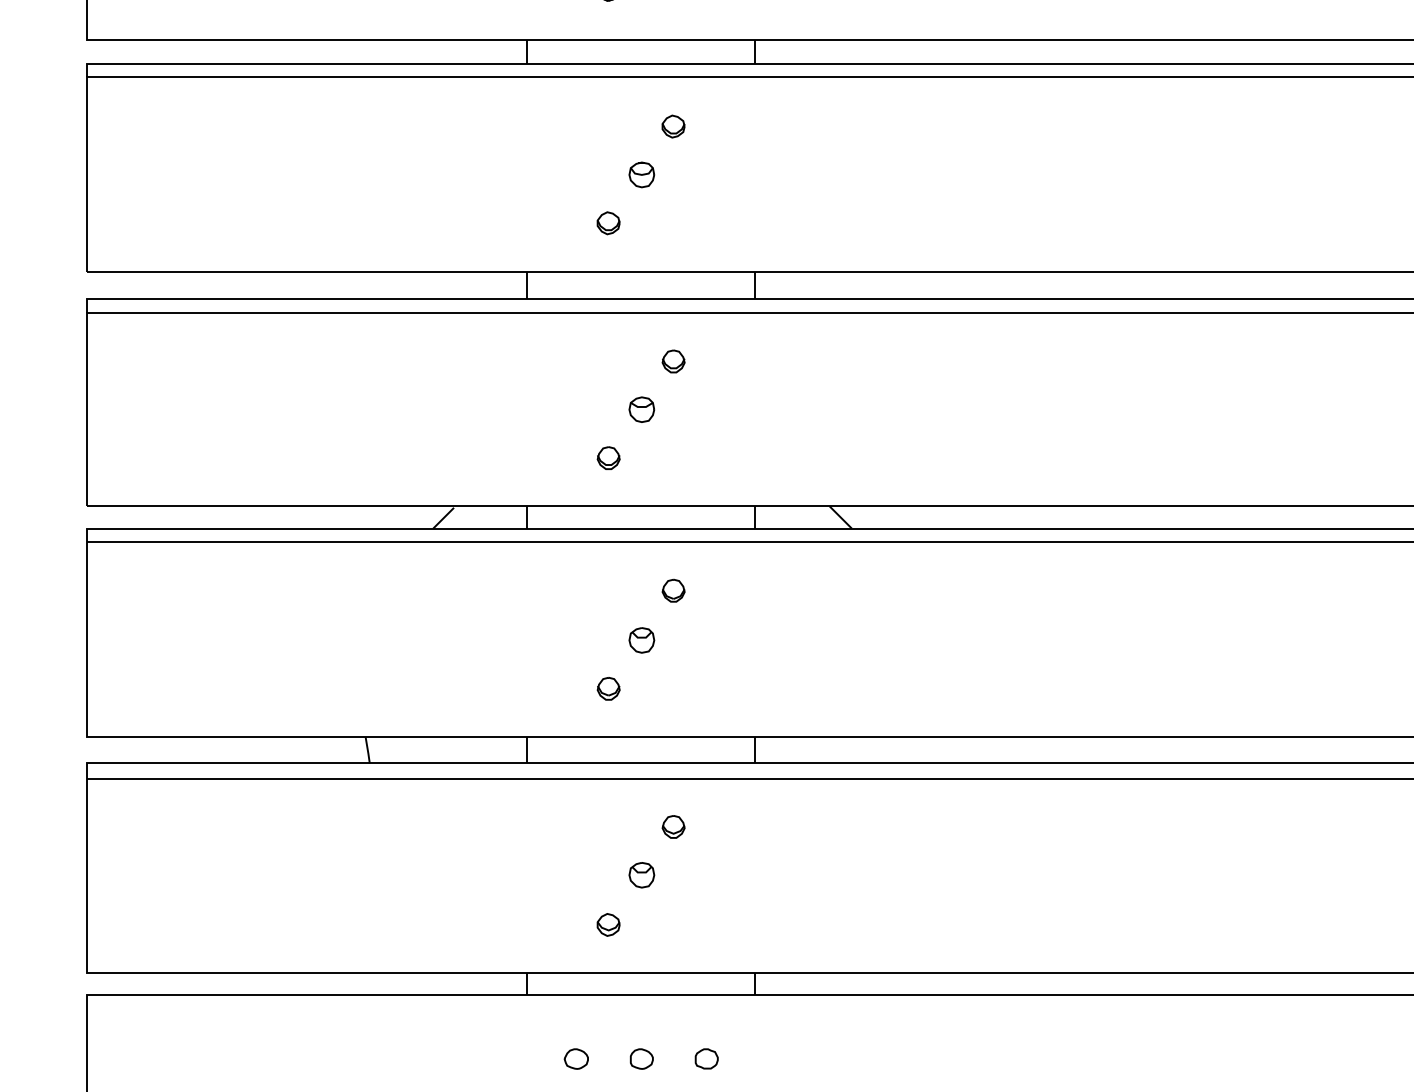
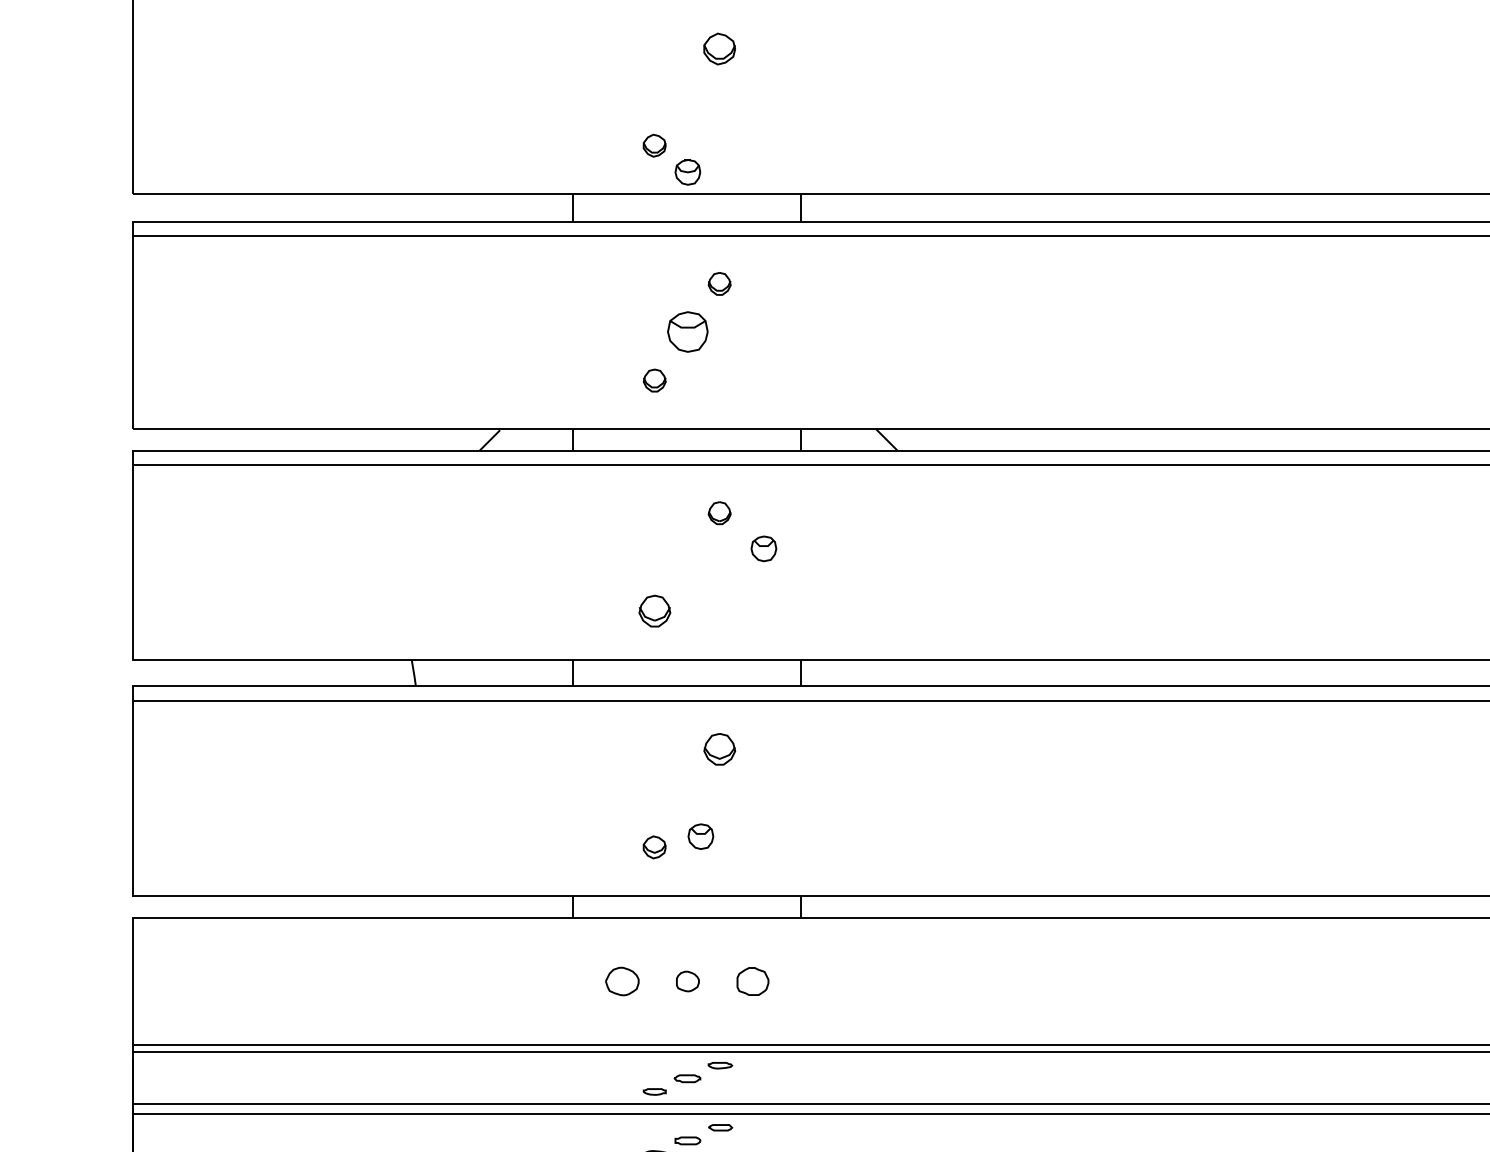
part: (673, 126) -> (719, 48), size x1.4
part: (641, 175) -> (687, 172), moved
part: (641, 410) -> (687, 332), size x1.6
part: (641, 640) -> (763, 548), moved
part: (608, 689) -> (654, 611), size x1.4
part: (673, 827) -> (719, 749), size x1.4
part: (641, 875) -> (700, 836), moved
part: (706, 1058) -> (752, 980), size x1.4
part: (576, 1059) -> (622, 981), size x1.4

